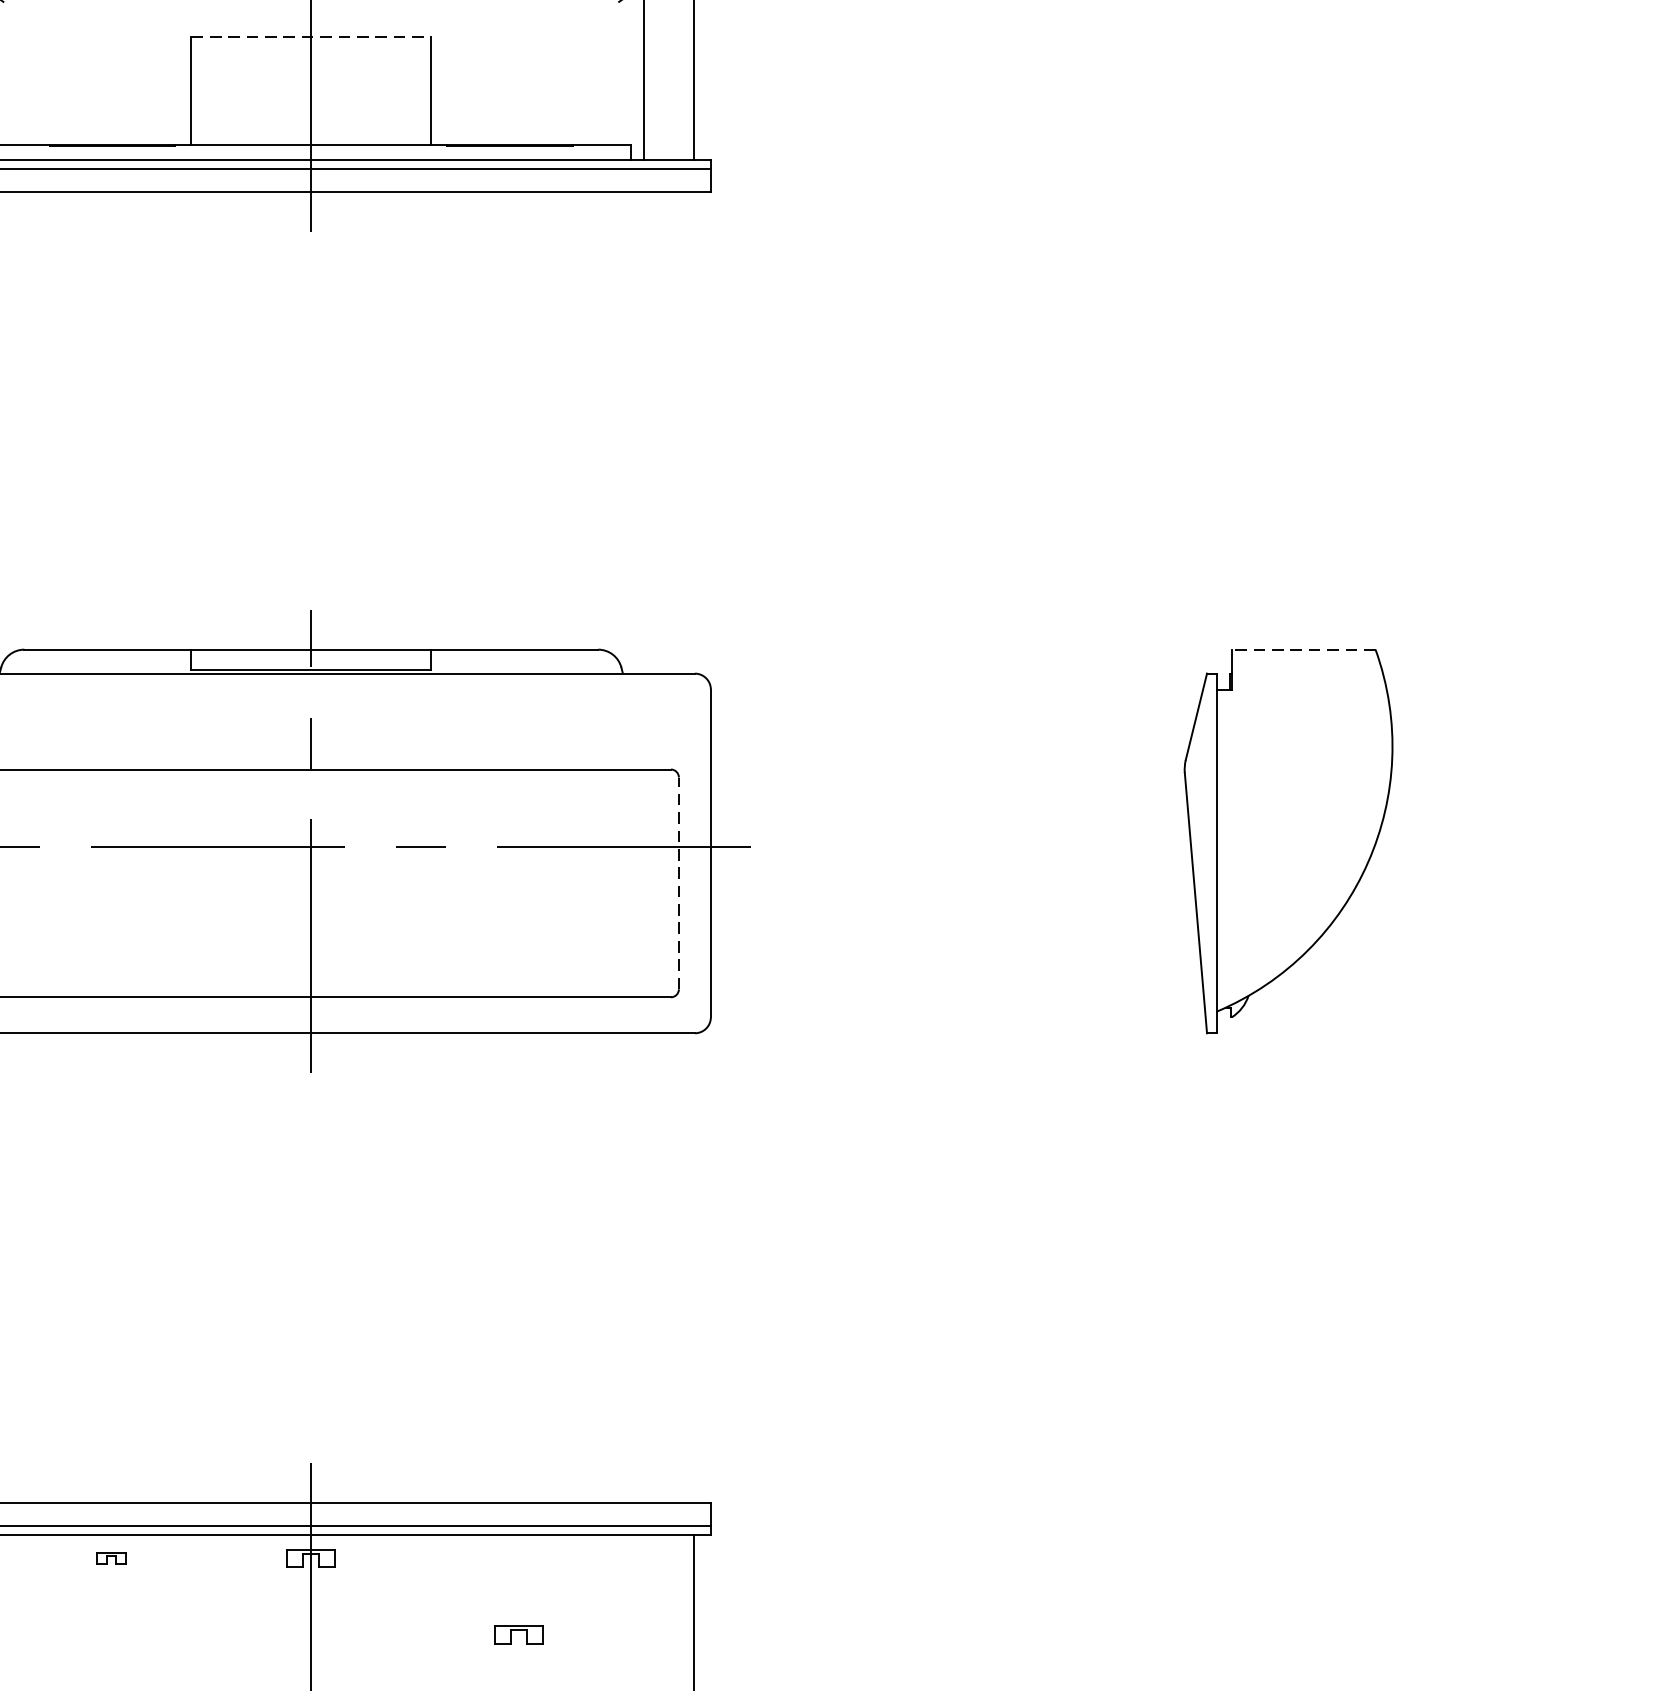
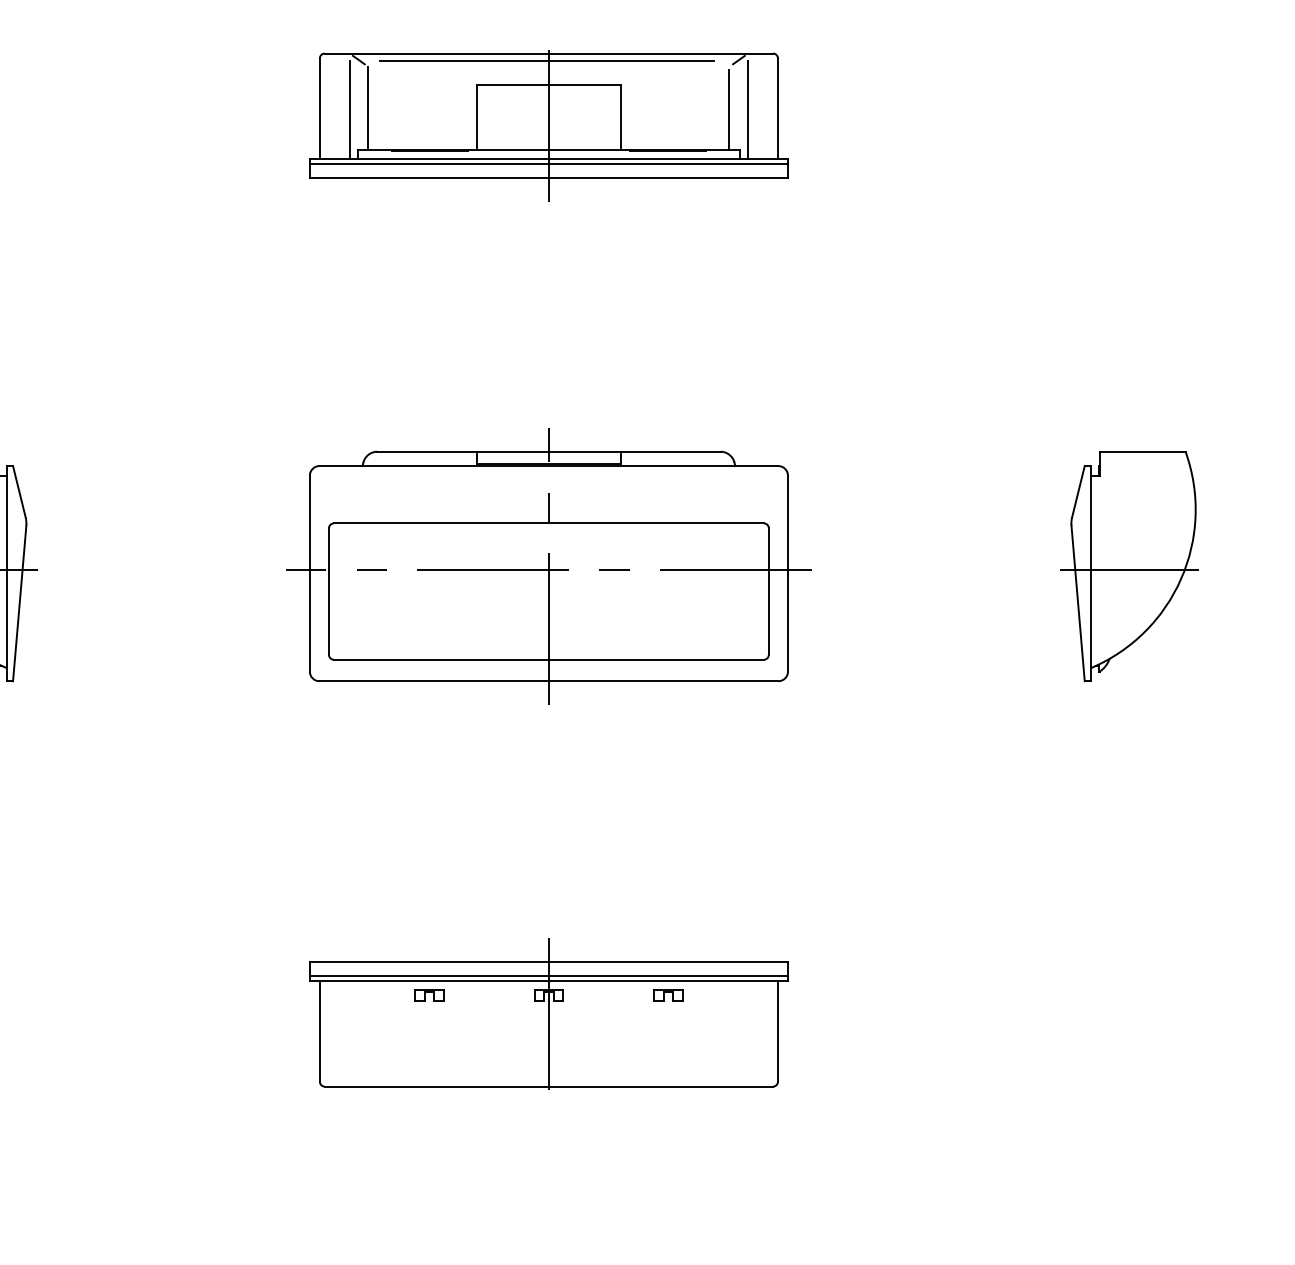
line: (310, 37) -> (548, 85), dashed -> solid
line: (9, 74) -> (368, 107), added
line: (613, 77) -> (729, 109), added
line: (1303, 649) -> (1142, 451), dashed -> solid
line: (1281, 848) -> (1129, 570), added
line: (678, 883) -> (768, 591), dashed -> solid
part: (111, 1558) -> (429, 995), size x1.67
part: (519, 1635) -> (668, 995), moved

